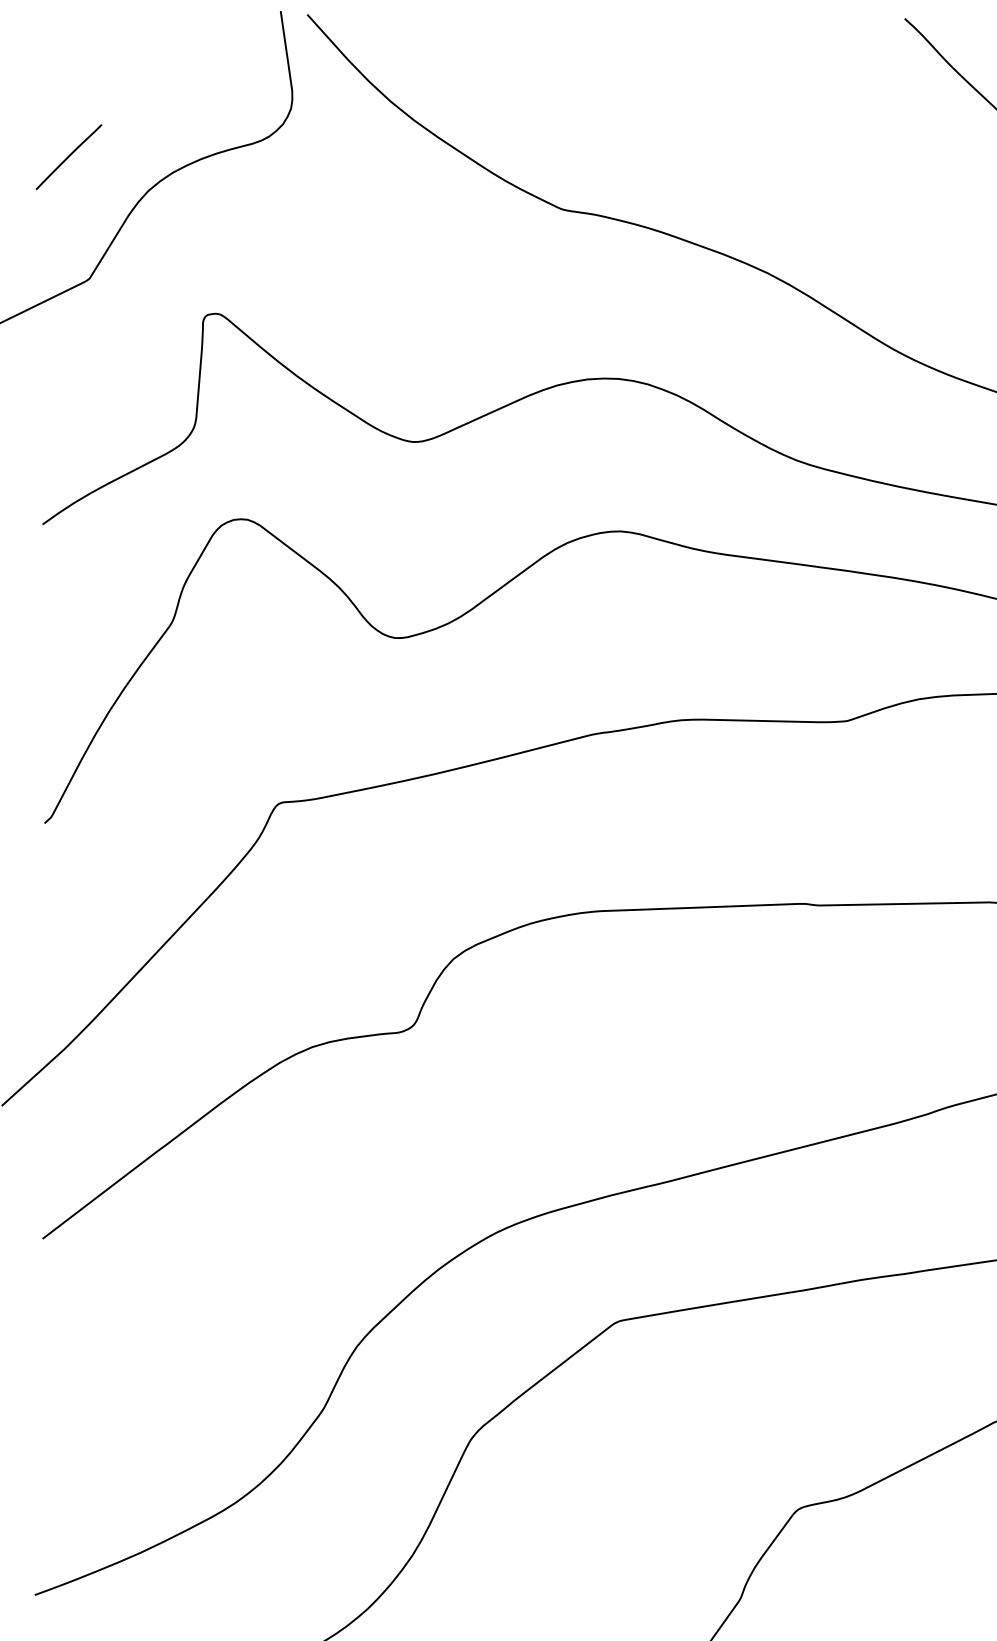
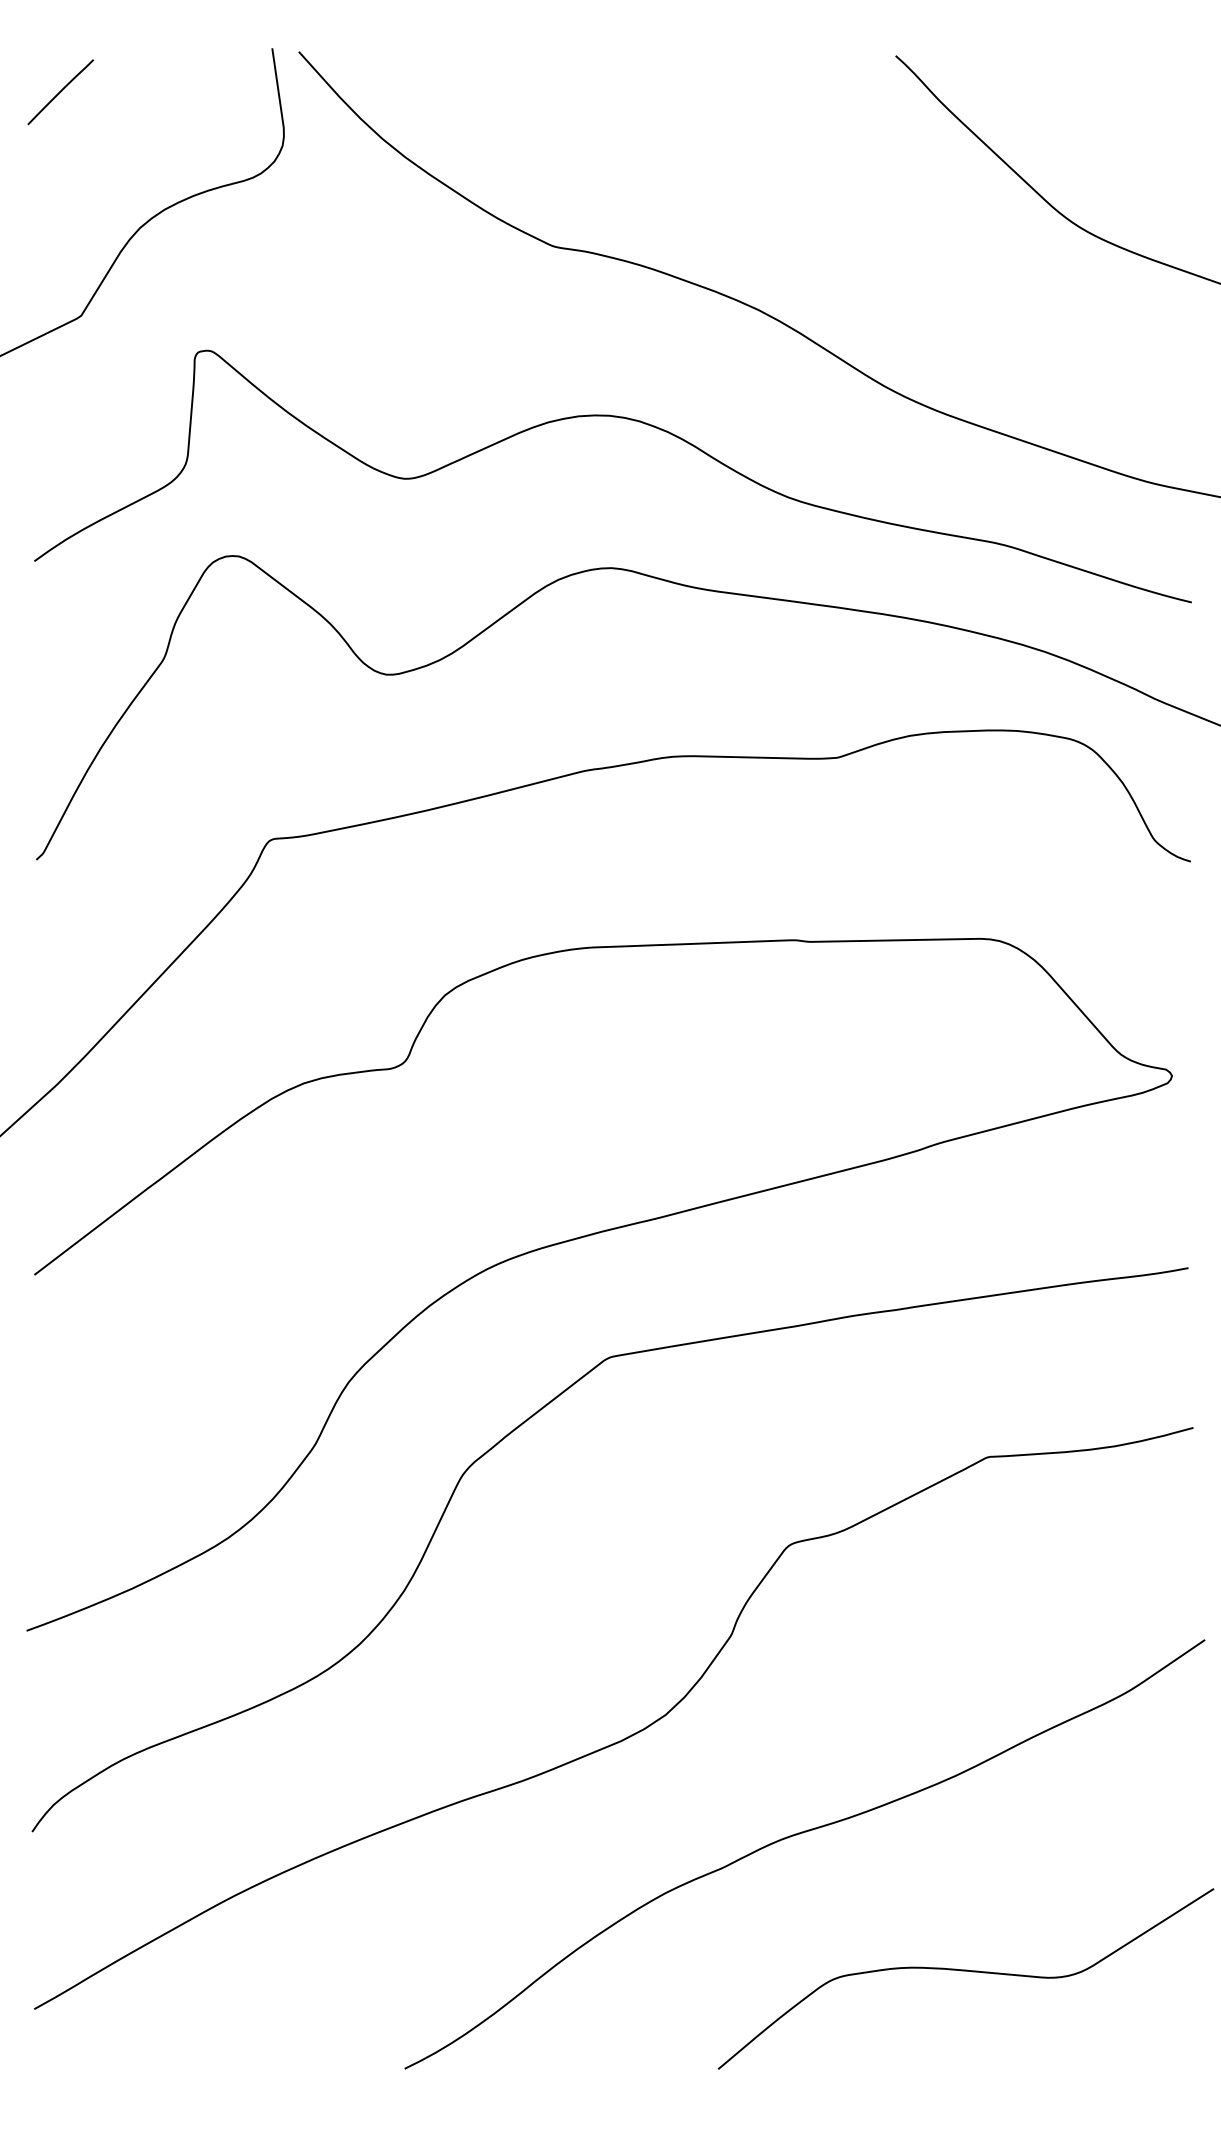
line: (68, 157) -> (60, 92), moved

